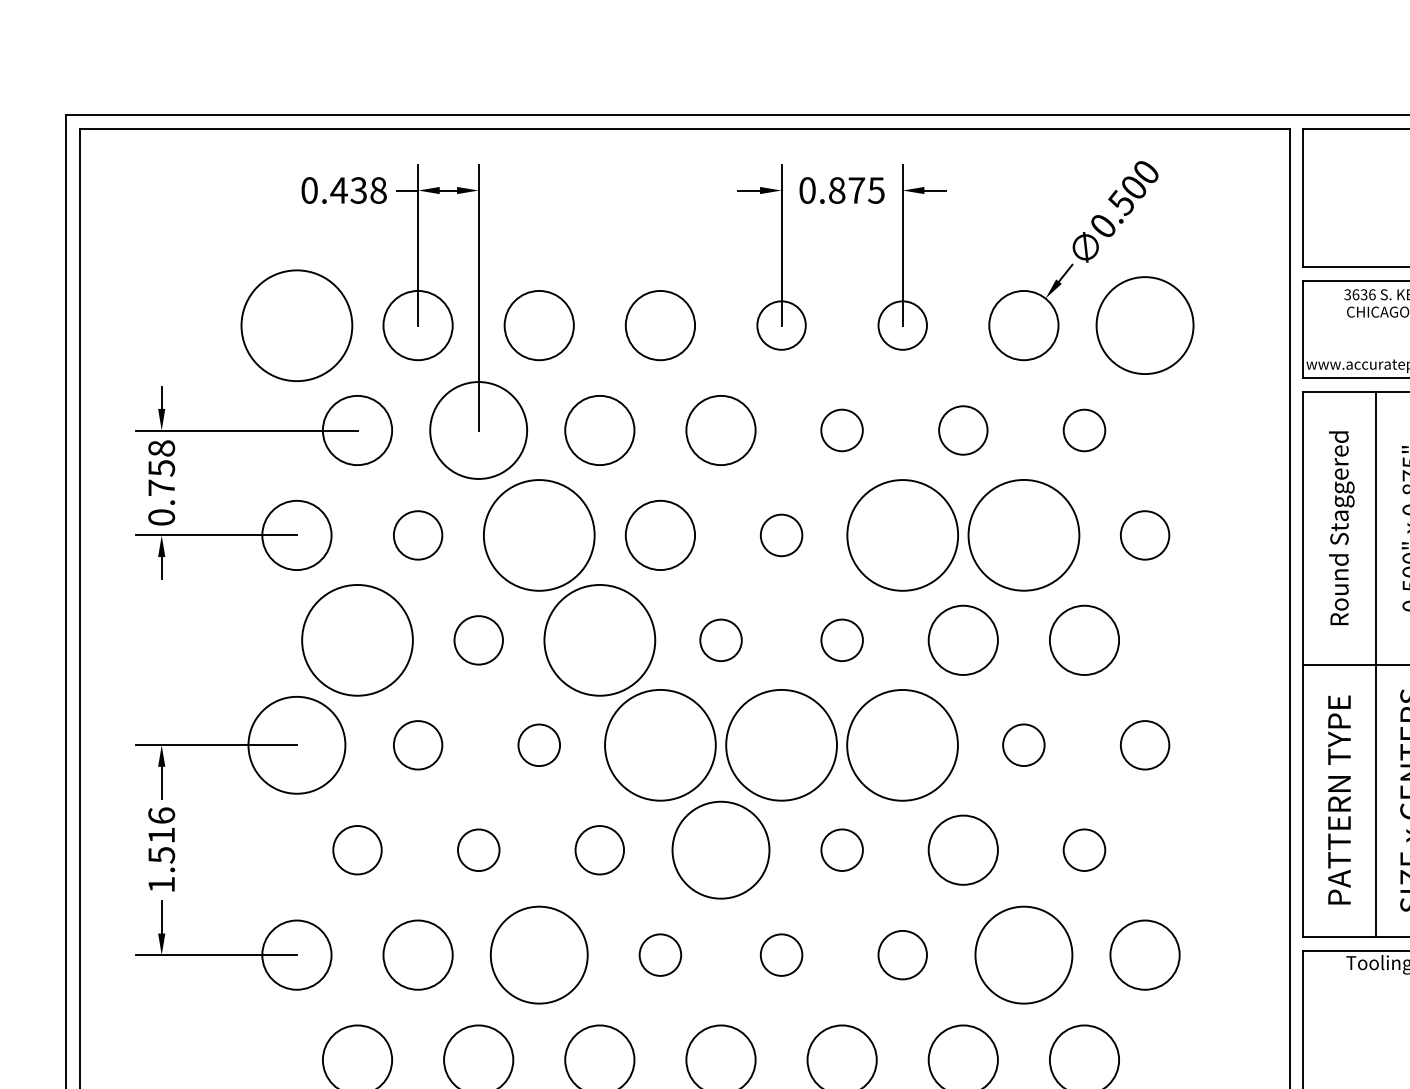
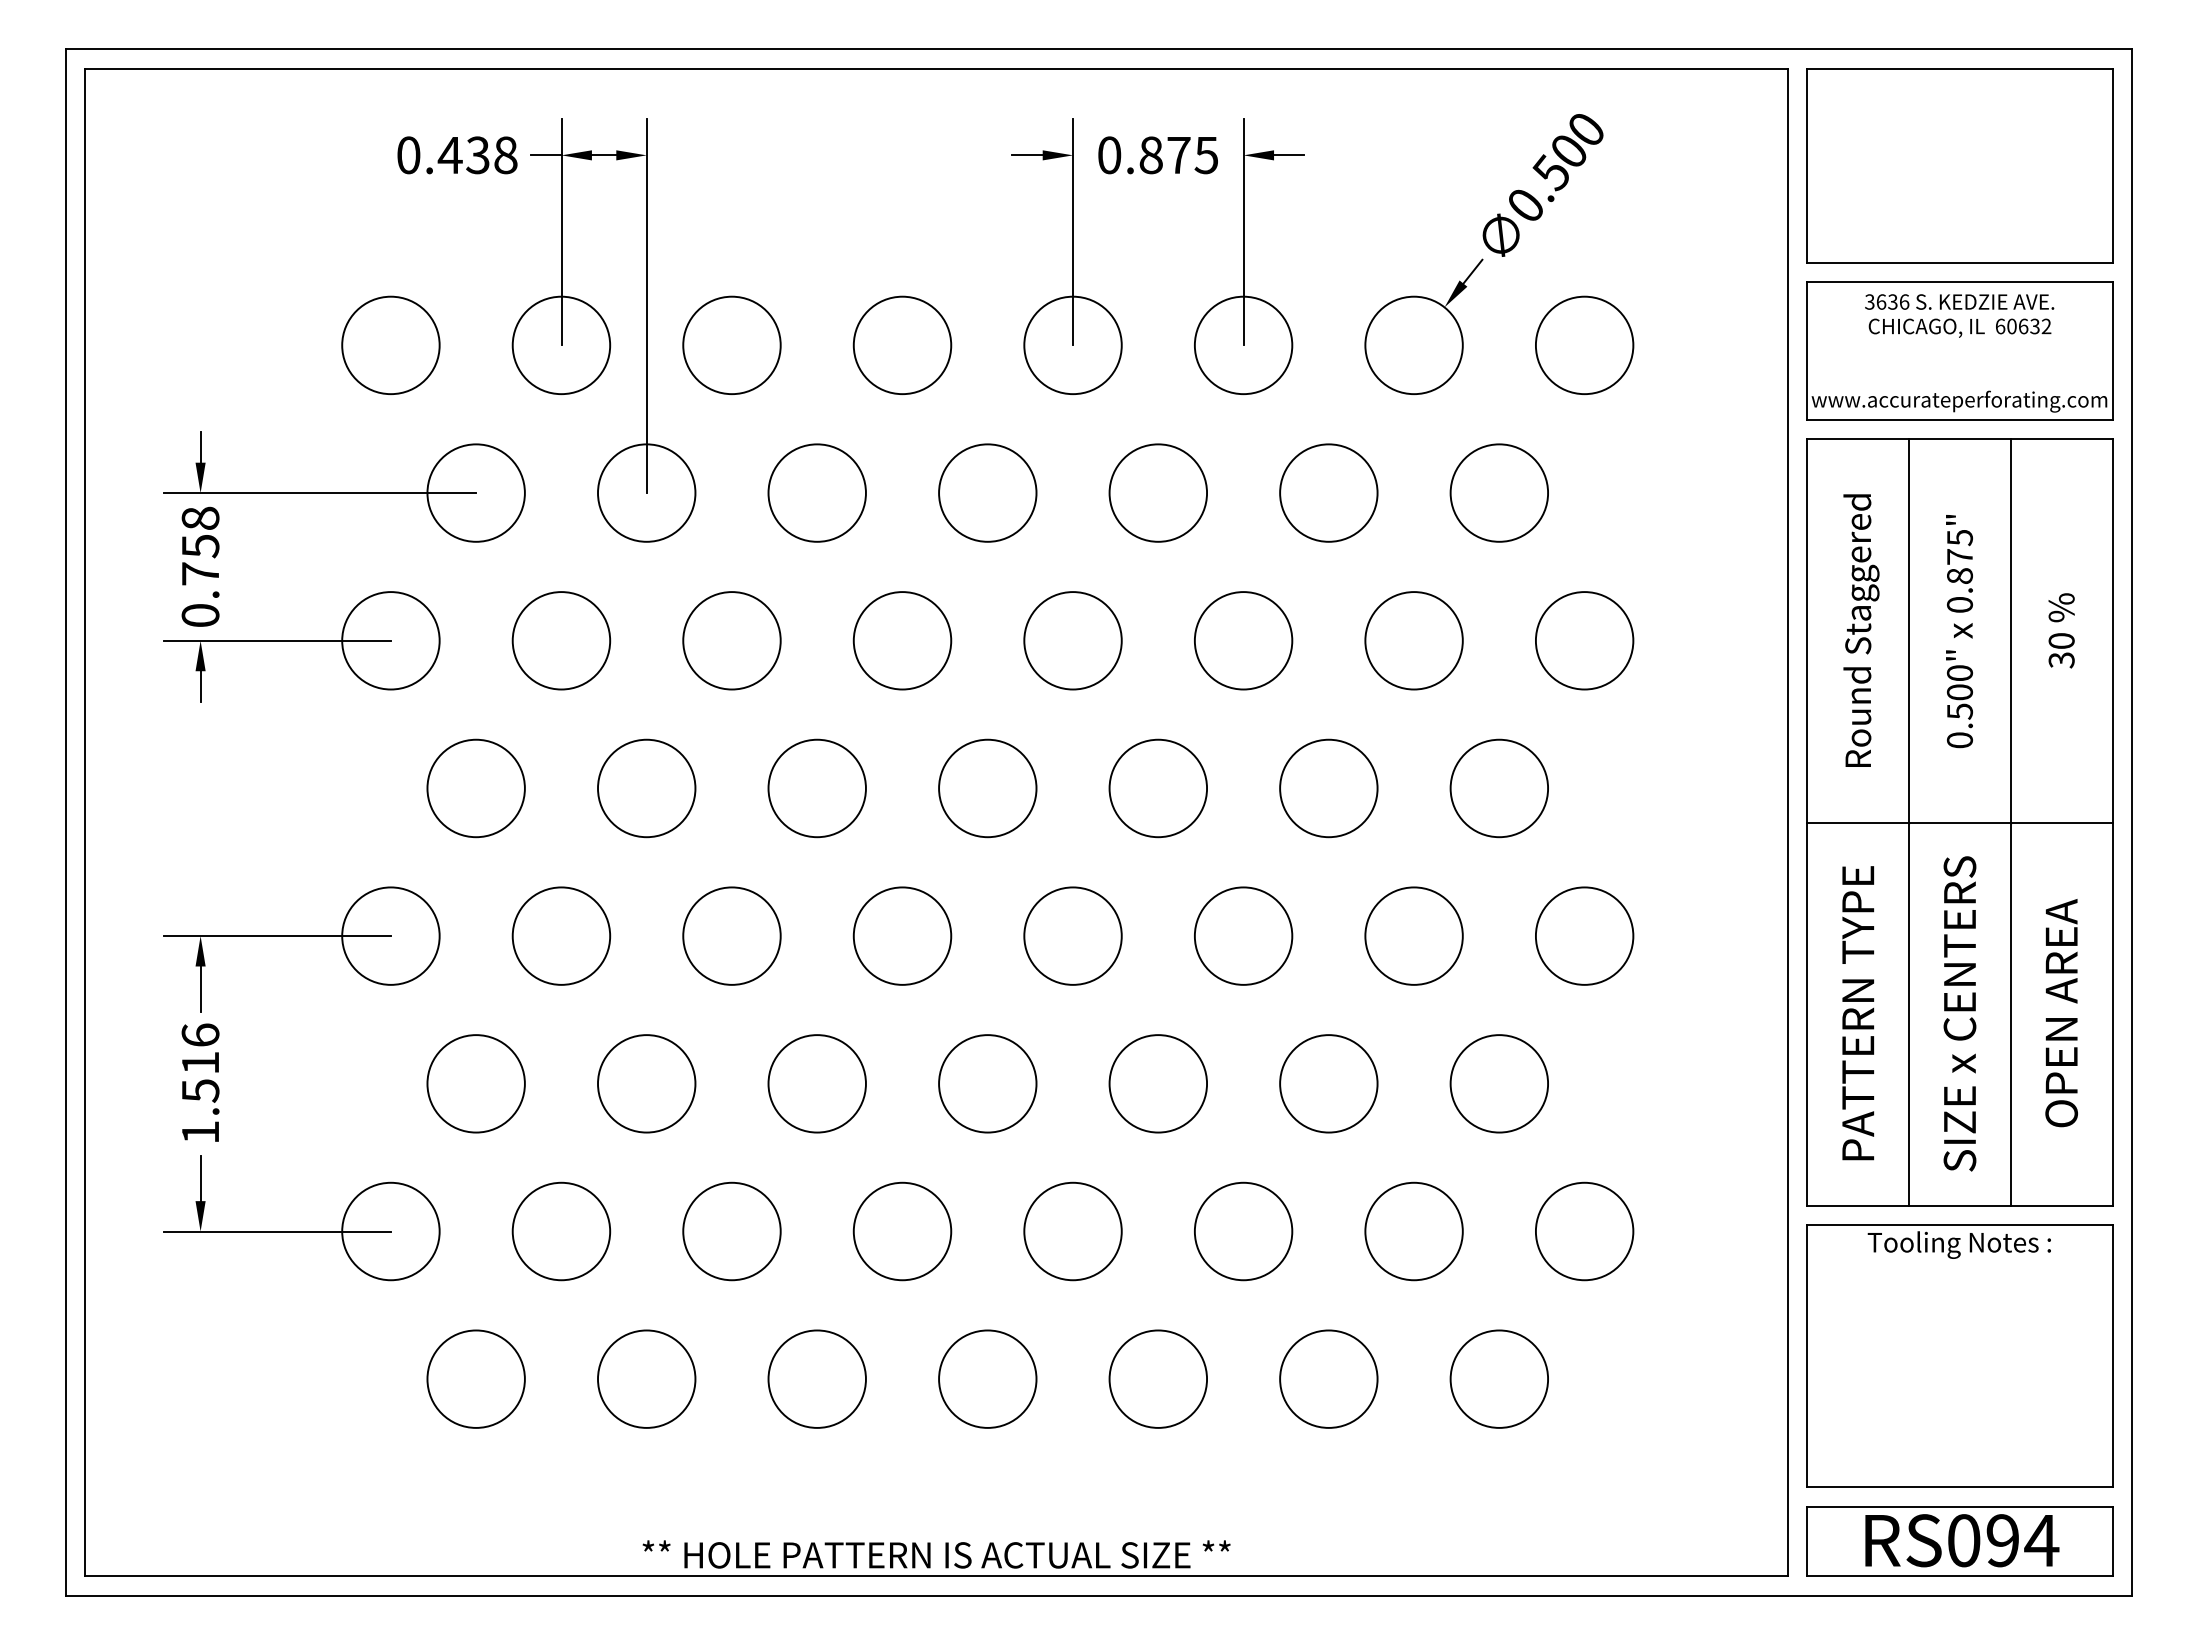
circle: (296, 324) -> (390, 344), size x0.62
circle: (781, 325) -> (1072, 345), size x1.43
circle: (902, 325) -> (1243, 345), size x1.43
circle: (1144, 325) -> (1584, 345), size x0.71
circle: (478, 430) -> (646, 492), size x0.71
circle: (841, 430) -> (1157, 492), size x1.67
circle: (963, 430) -> (1328, 492), size x1.43
circle: (1084, 430) -> (1499, 492), size x1.67
circle: (418, 535) -> (561, 640), size x1.43
circle: (538, 535) -> (731, 640), size x0.62
circle: (781, 535) -> (1072, 640), size x1.67
circle: (902, 535) -> (1243, 640), size x0.62
circle: (1023, 535) -> (1413, 640), size x0.62
circle: (1144, 535) -> (1584, 640), size x1.43
circle: (357, 640) -> (475, 788), size x0.62
circle: (478, 640) -> (646, 788), size x1.43
circle: (599, 640) -> (816, 788), size x0.62
circle: (720, 640) -> (987, 788), size x1.67
circle: (842, 640) -> (1158, 788), size x1.67
circle: (296, 744) -> (390, 935), size x0.71
circle: (418, 744) -> (561, 935), size x1.43
circle: (538, 744) -> (731, 935), size x1.67
circle: (660, 744) -> (902, 935), size x0.62
circle: (781, 744) -> (1072, 935), size x0.62
circle: (902, 744) -> (1243, 935), size x0.62
circle: (1023, 744) -> (1413, 935), size x1.67
circle: (1144, 744) -> (1584, 935), size x1.43
circle: (357, 849) -> (475, 1083), size x1.43
circle: (478, 849) -> (646, 1083), size x1.67
circle: (599, 849) -> (816, 1083), size x1.43
circle: (720, 849) -> (987, 1083), size x0.71
circle: (842, 849) -> (1158, 1083), size x1.67
circle: (1084, 849) -> (1499, 1083), size x1.67
circle: (538, 955) -> (731, 1231), size x0.71
circle: (660, 955) -> (902, 1231), size x1.67
circle: (781, 955) -> (1072, 1231), size x1.67
circle: (902, 955) -> (1243, 1231), size x1.43
circle: (1023, 955) -> (1413, 1231), size x0.71

